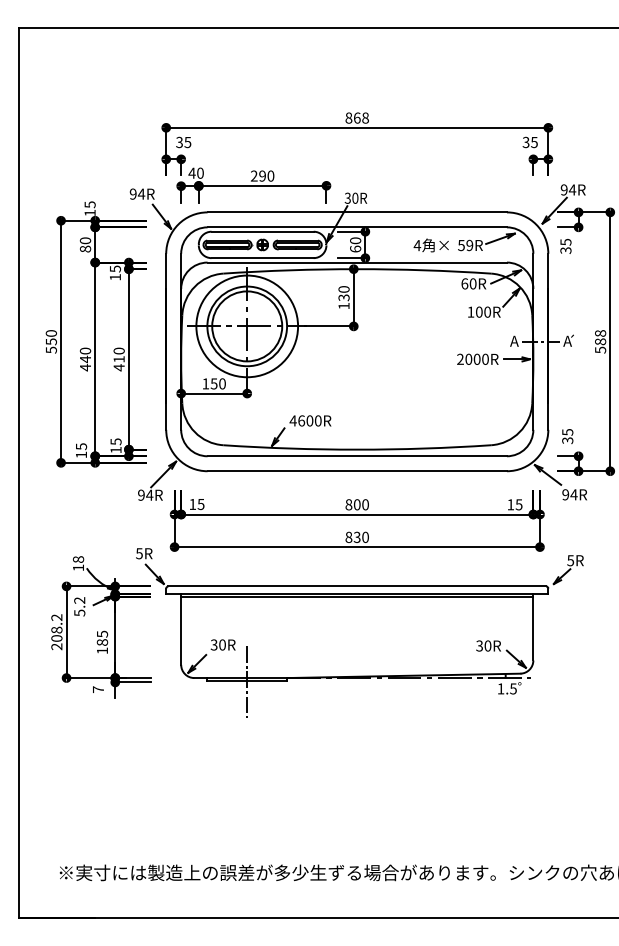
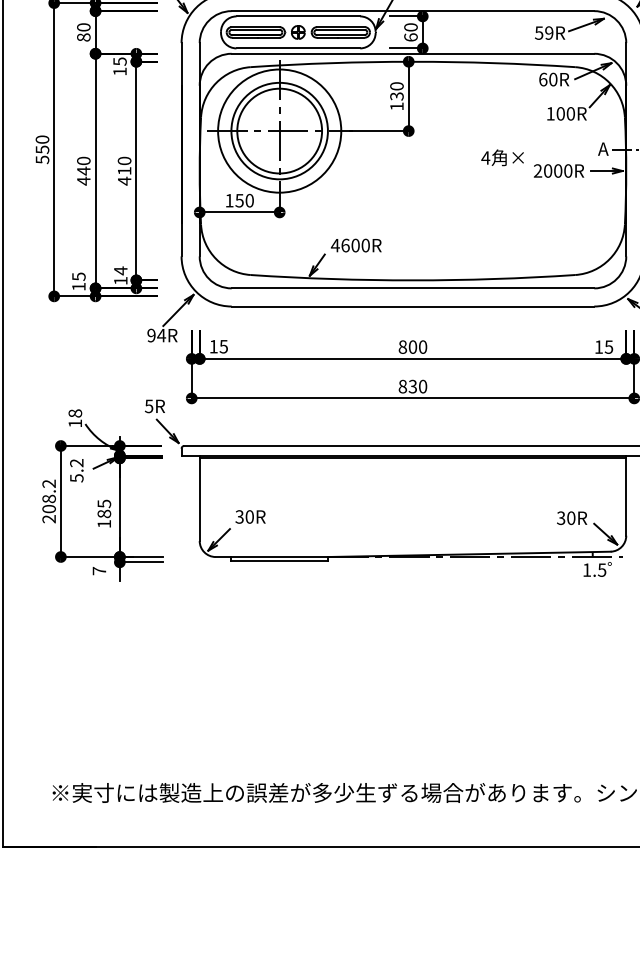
text: (430, 245) -> (501, 157), moved
text: (115, 441) -> (120, 270), 15 -> 14
line: (247, 681) -> (280, 561), removed

